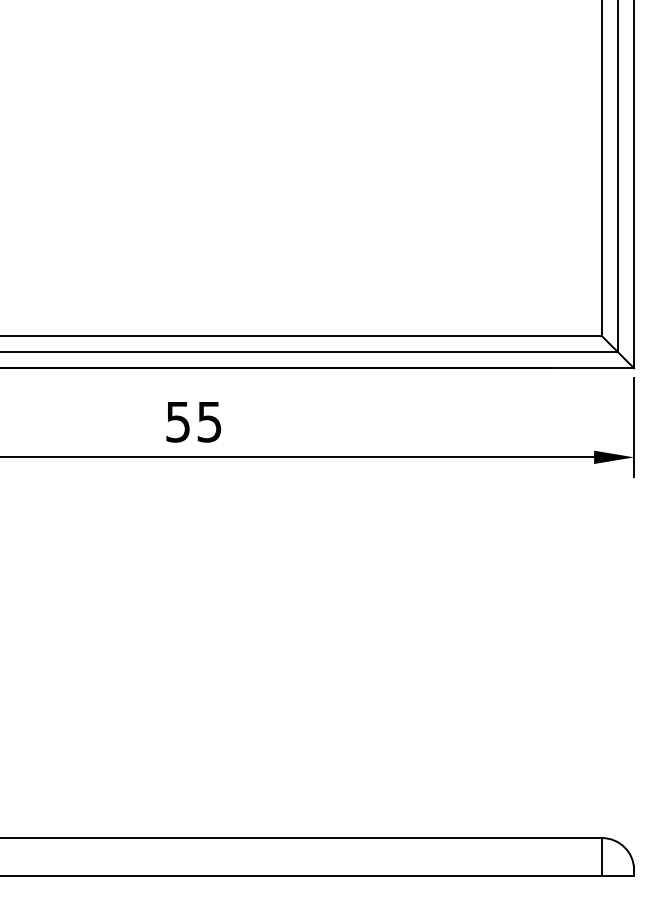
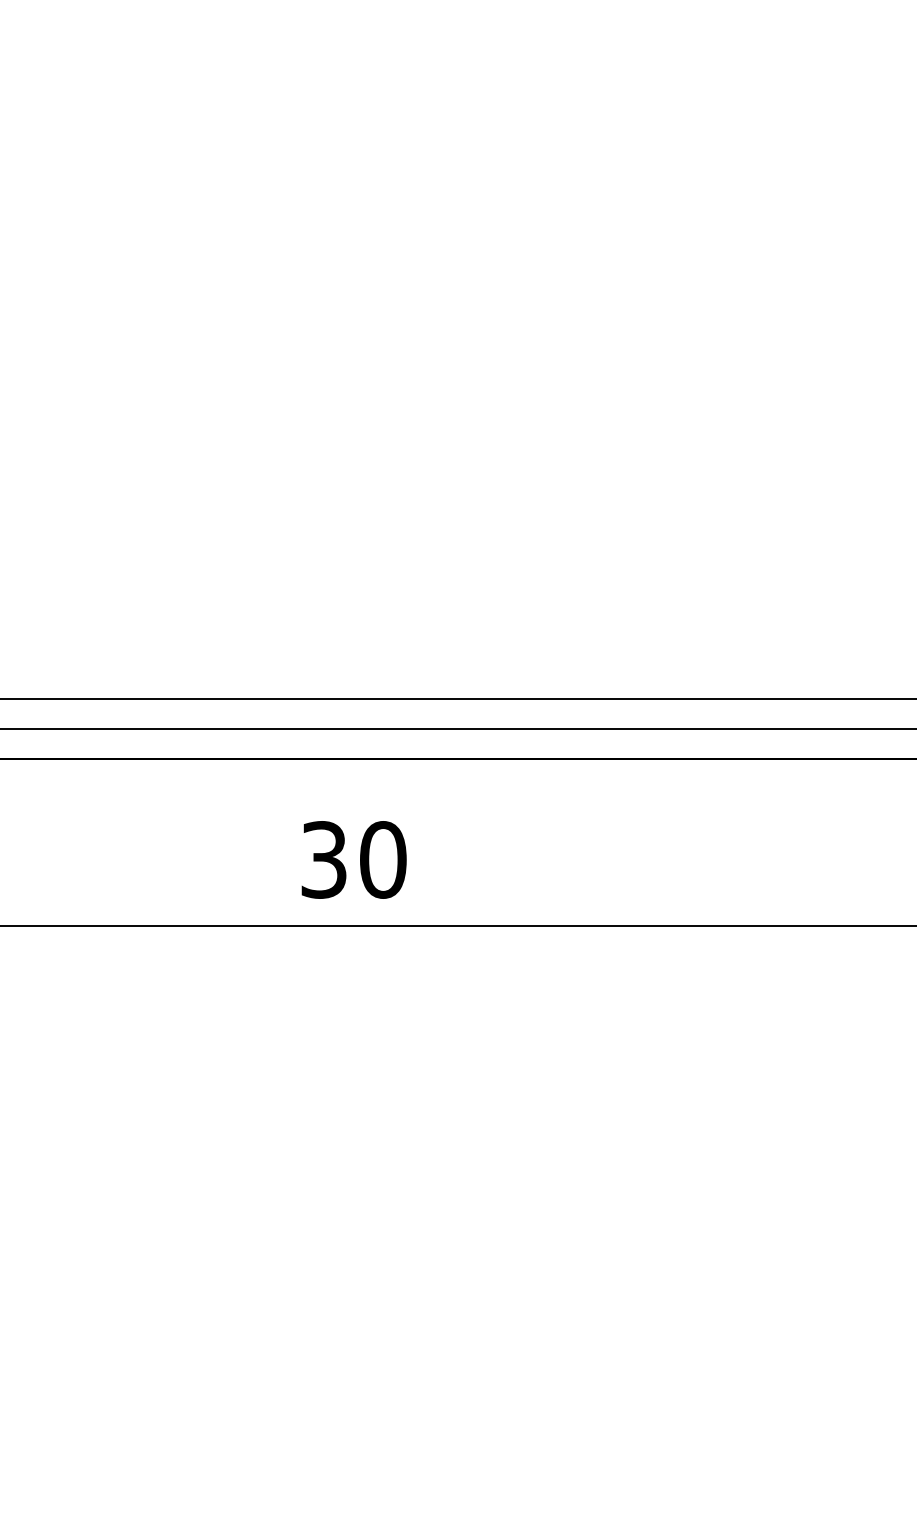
text: (194, 421) -> (354, 858), 55 -> 30

